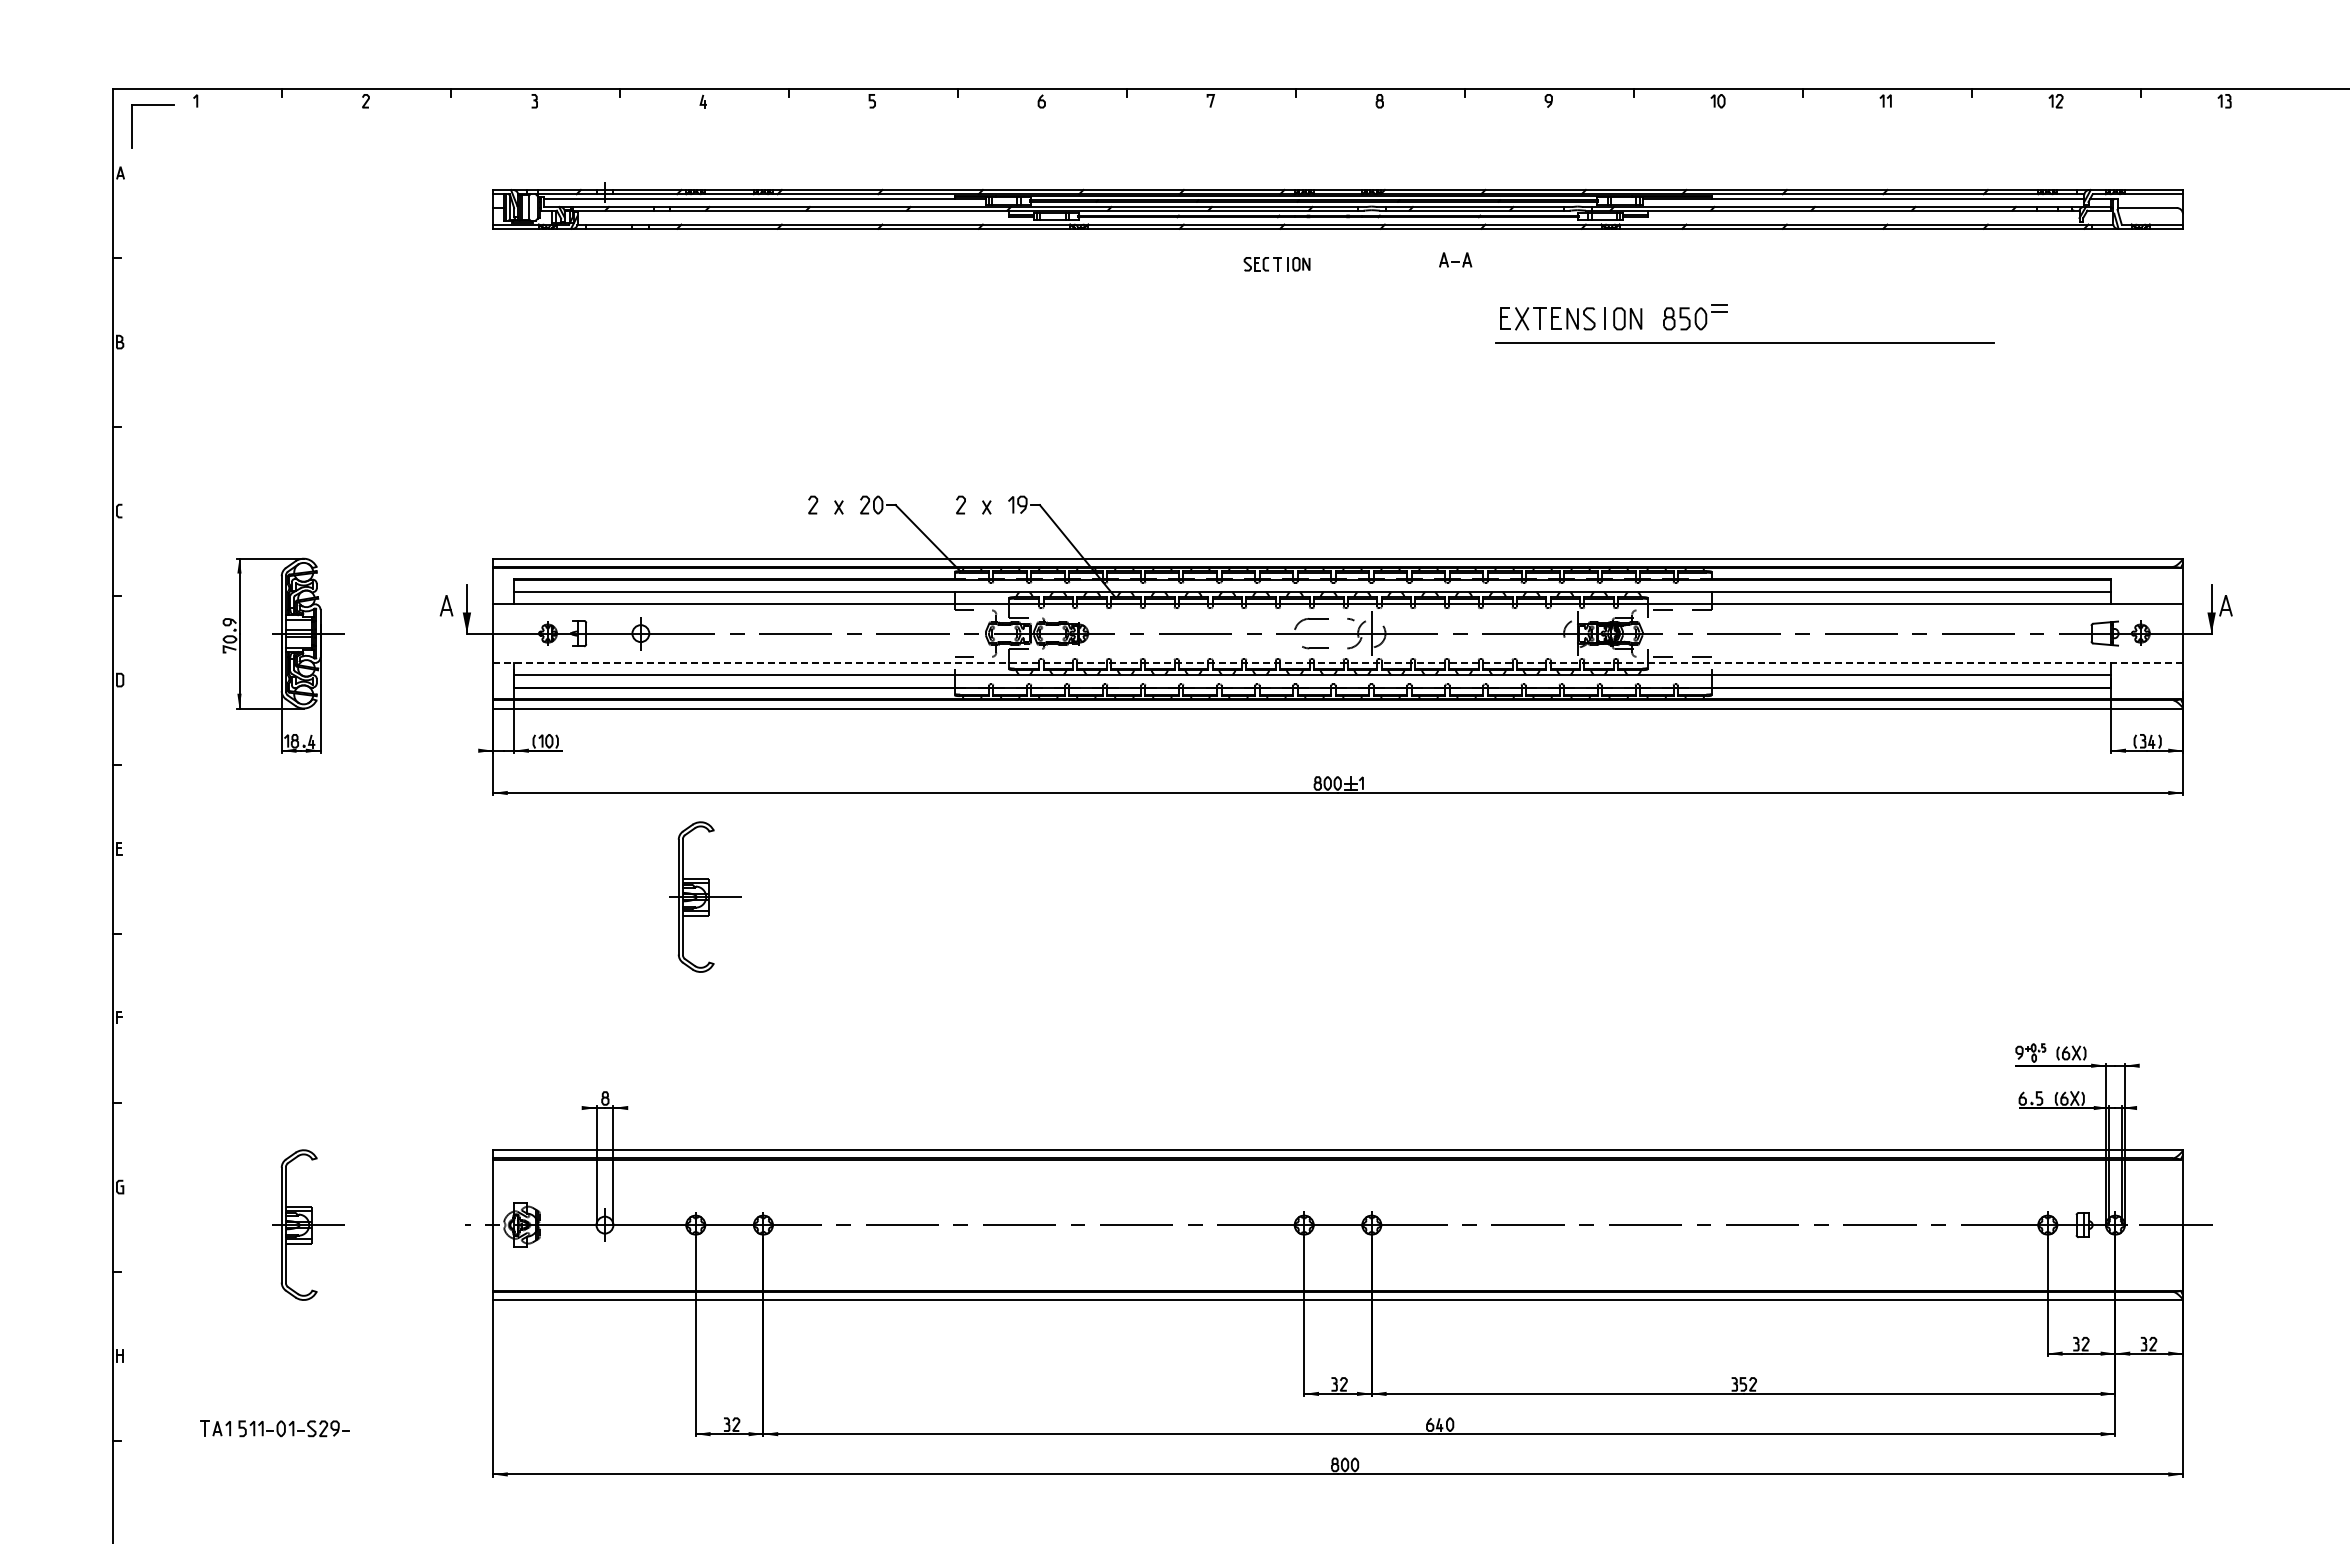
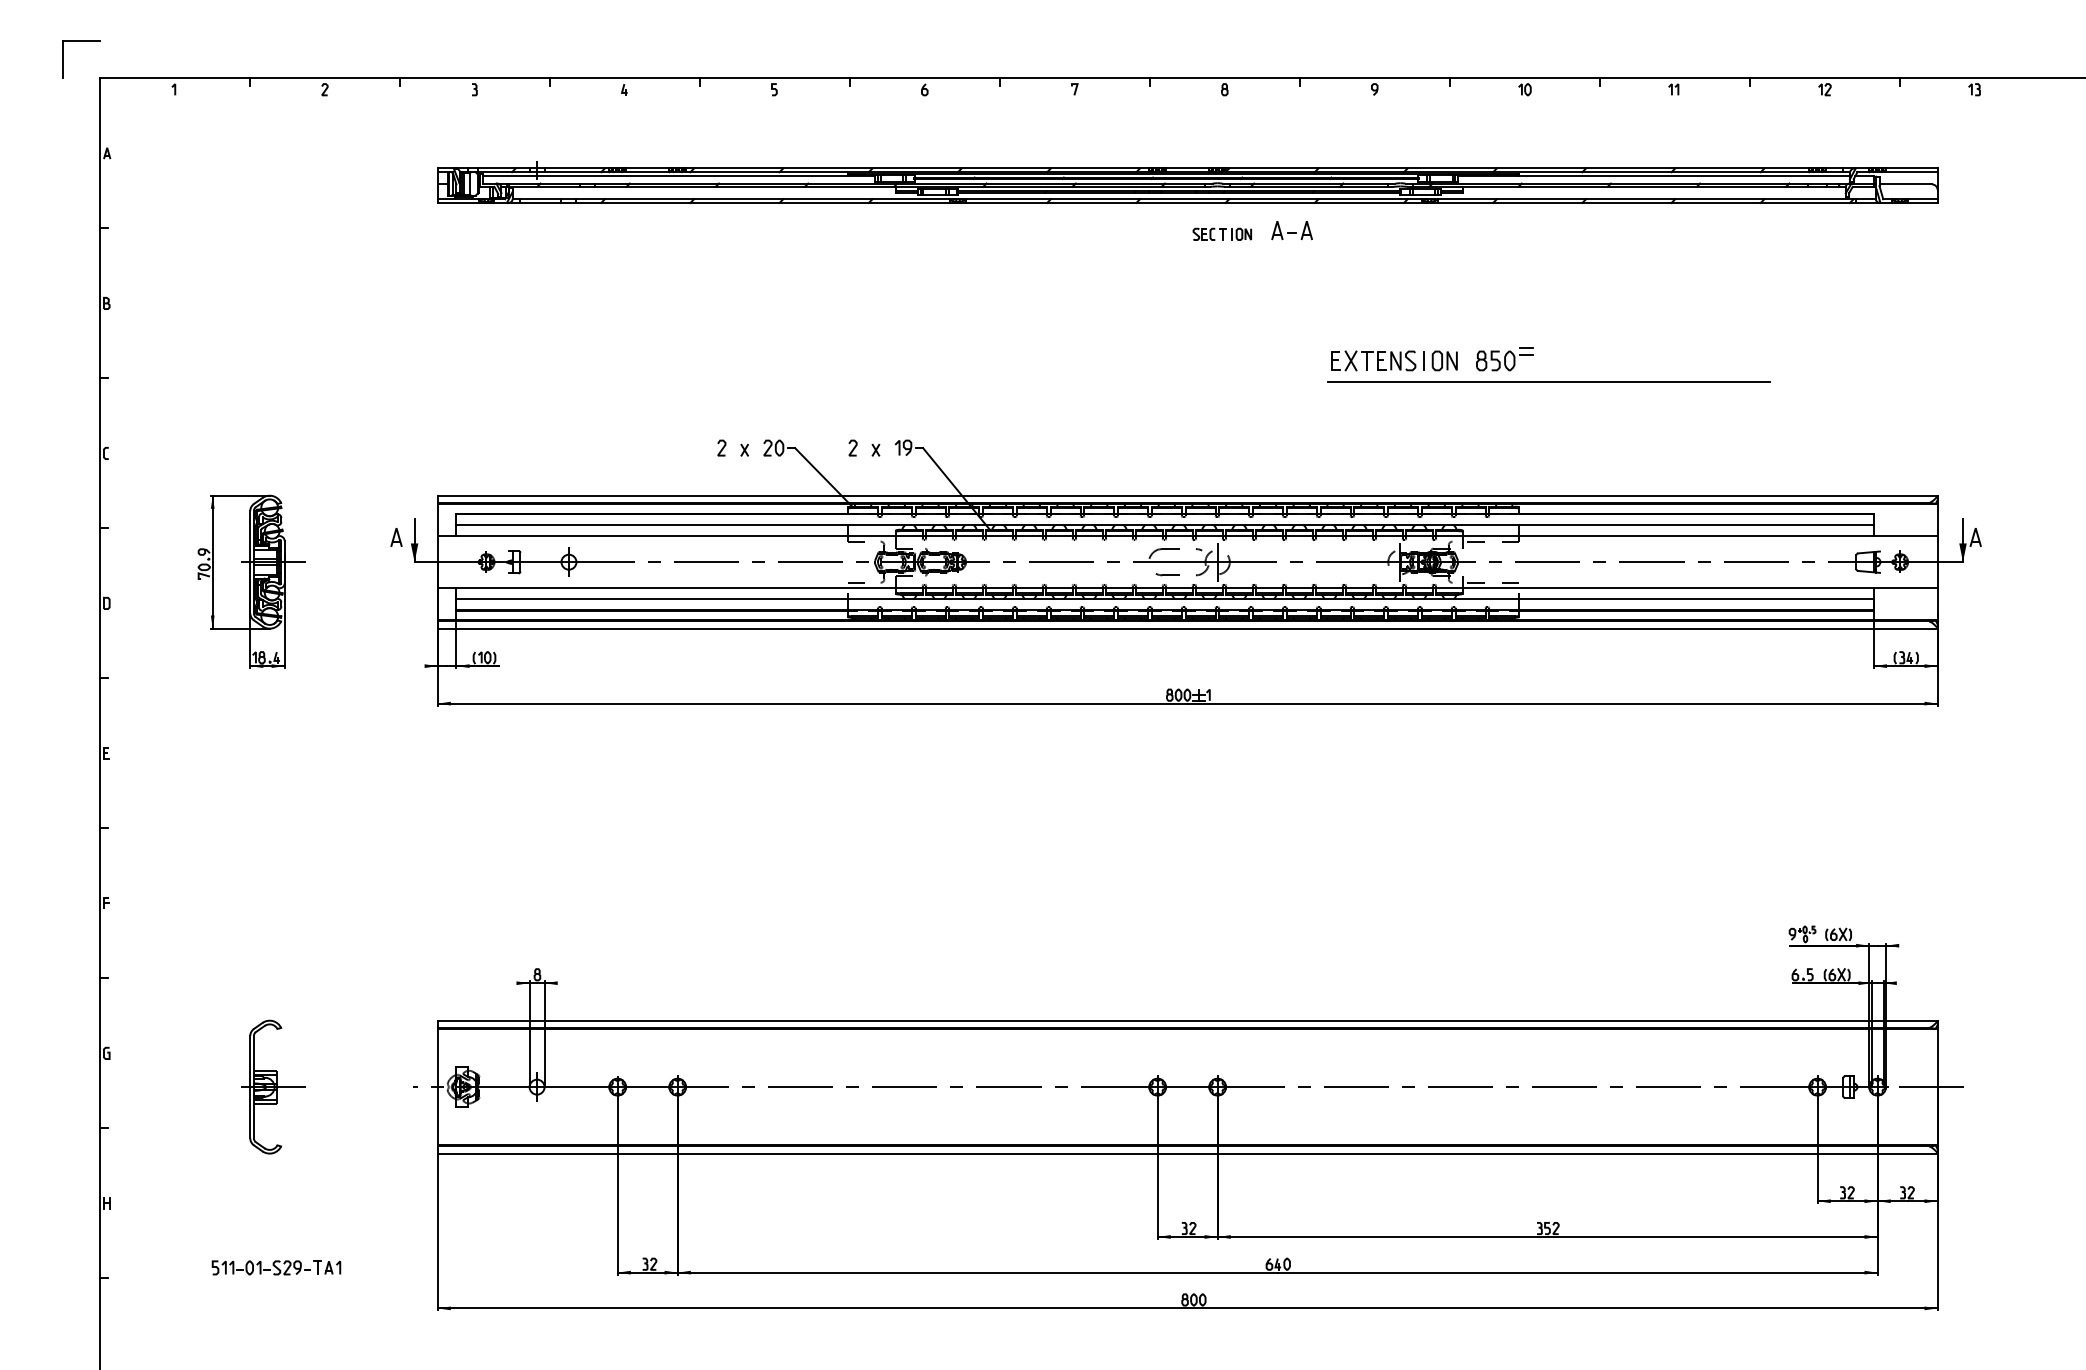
part: (132, 126) -> (63, 59), moved
part: (1455, 259) -> (1291, 230), size x1.43
part: (1276, 264) -> (1221, 234), moved
part: (1744, 342) -> (1548, 381), moved
line: (1337, 663) -> (1187, 588), dashed -> solid
part: (705, 896) -> (626, 795), removed
part: (215, 1428) -> (327, 1267), moved

